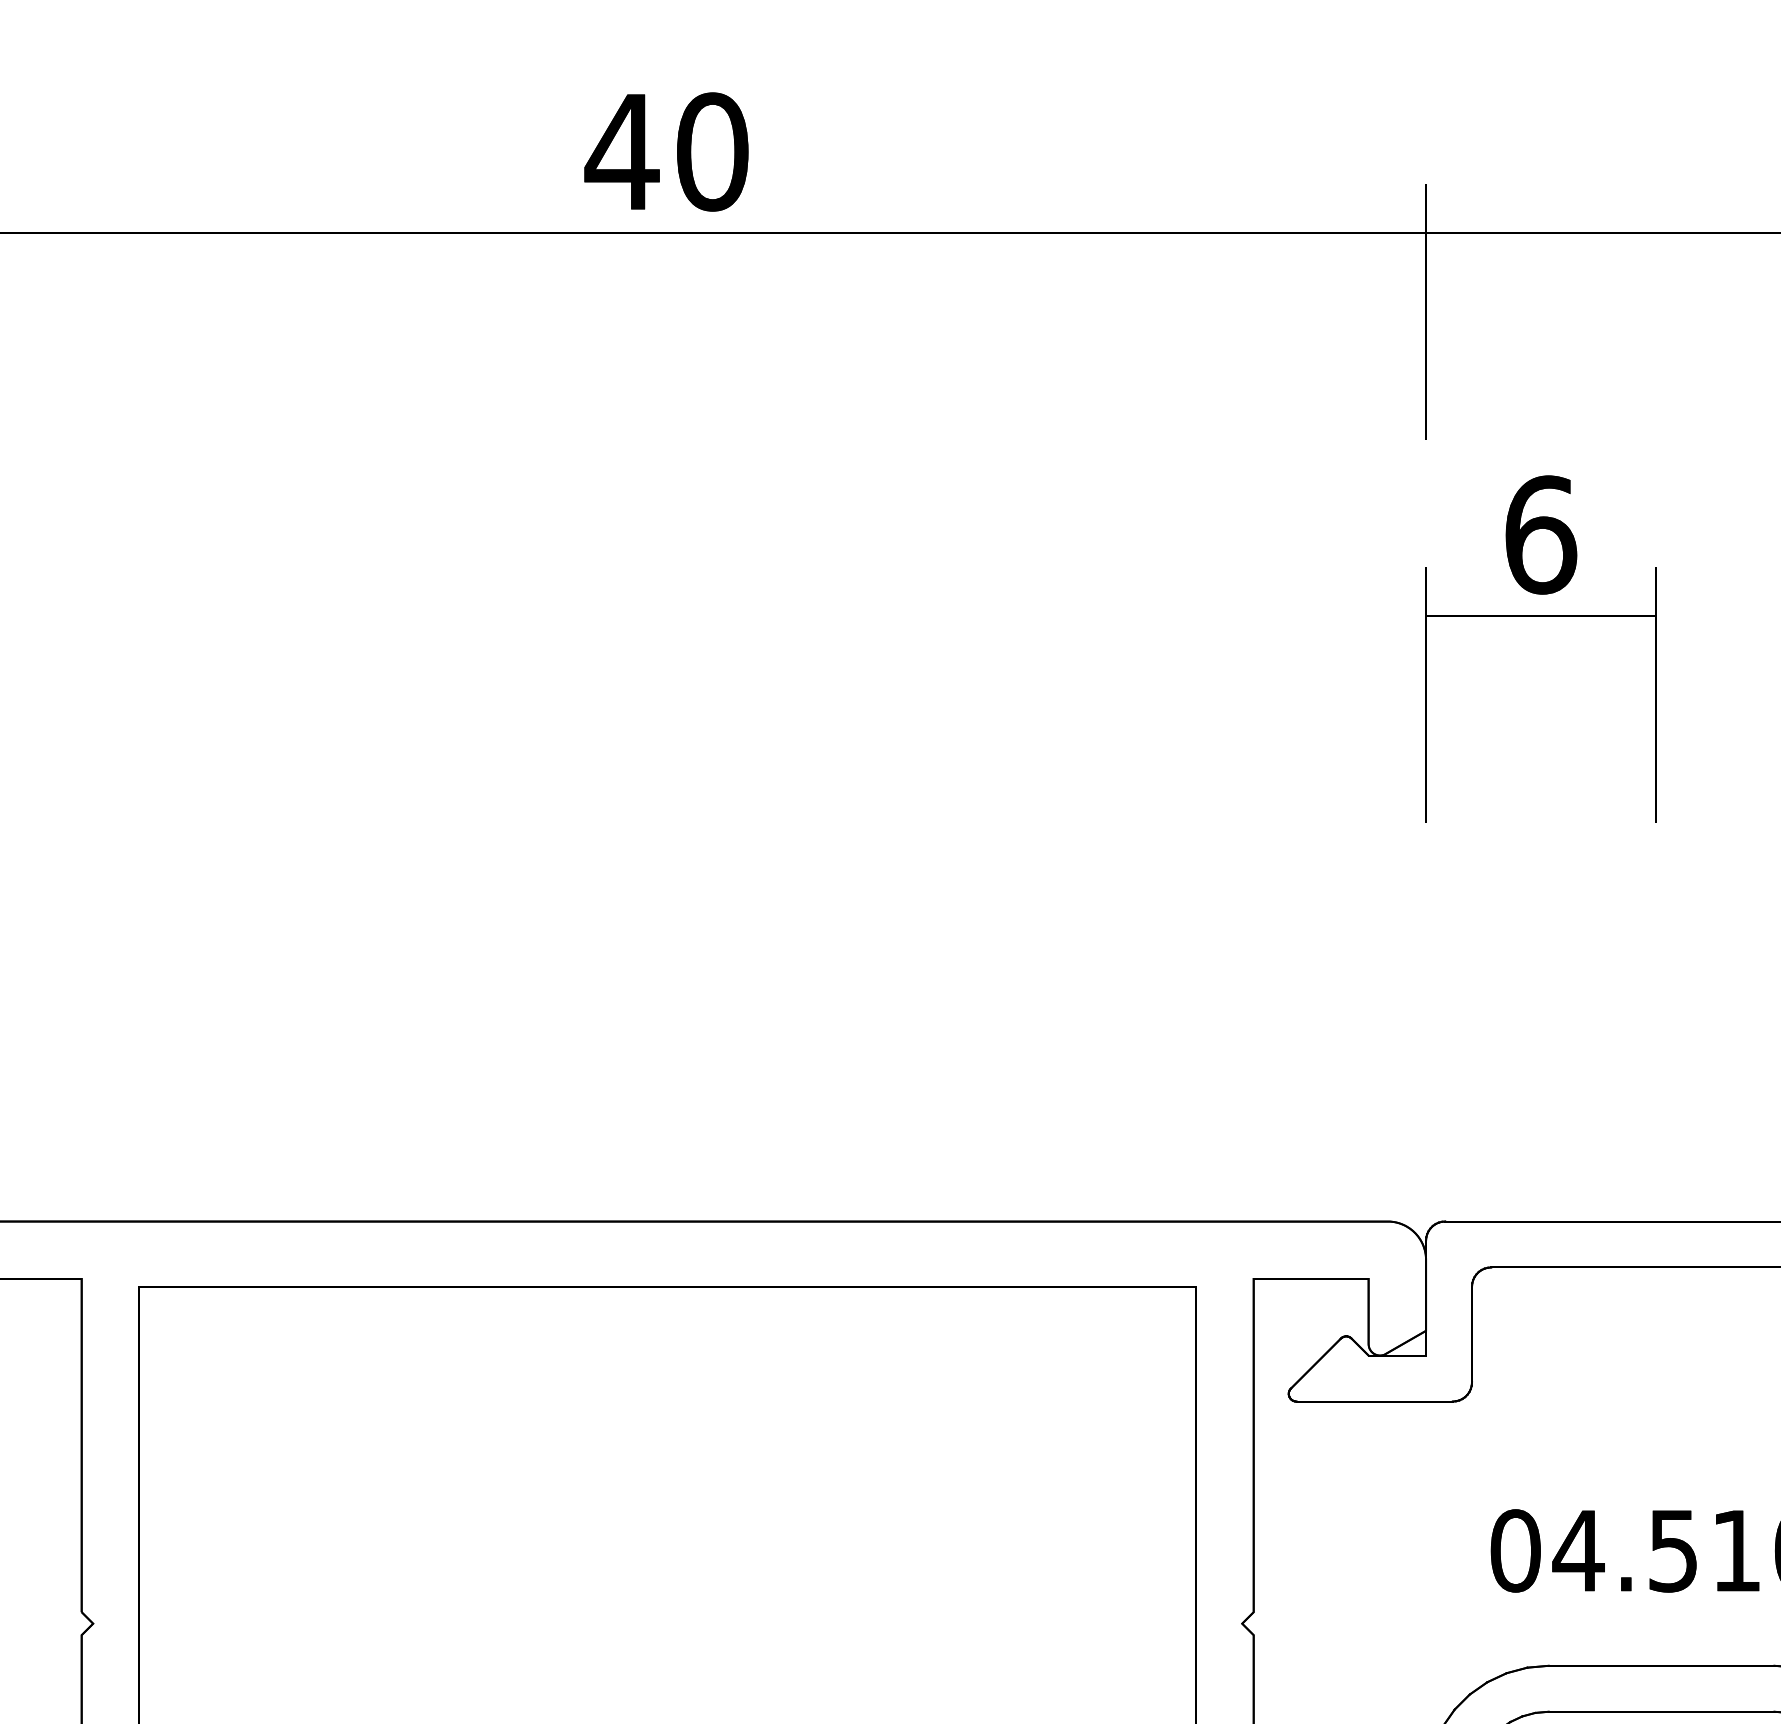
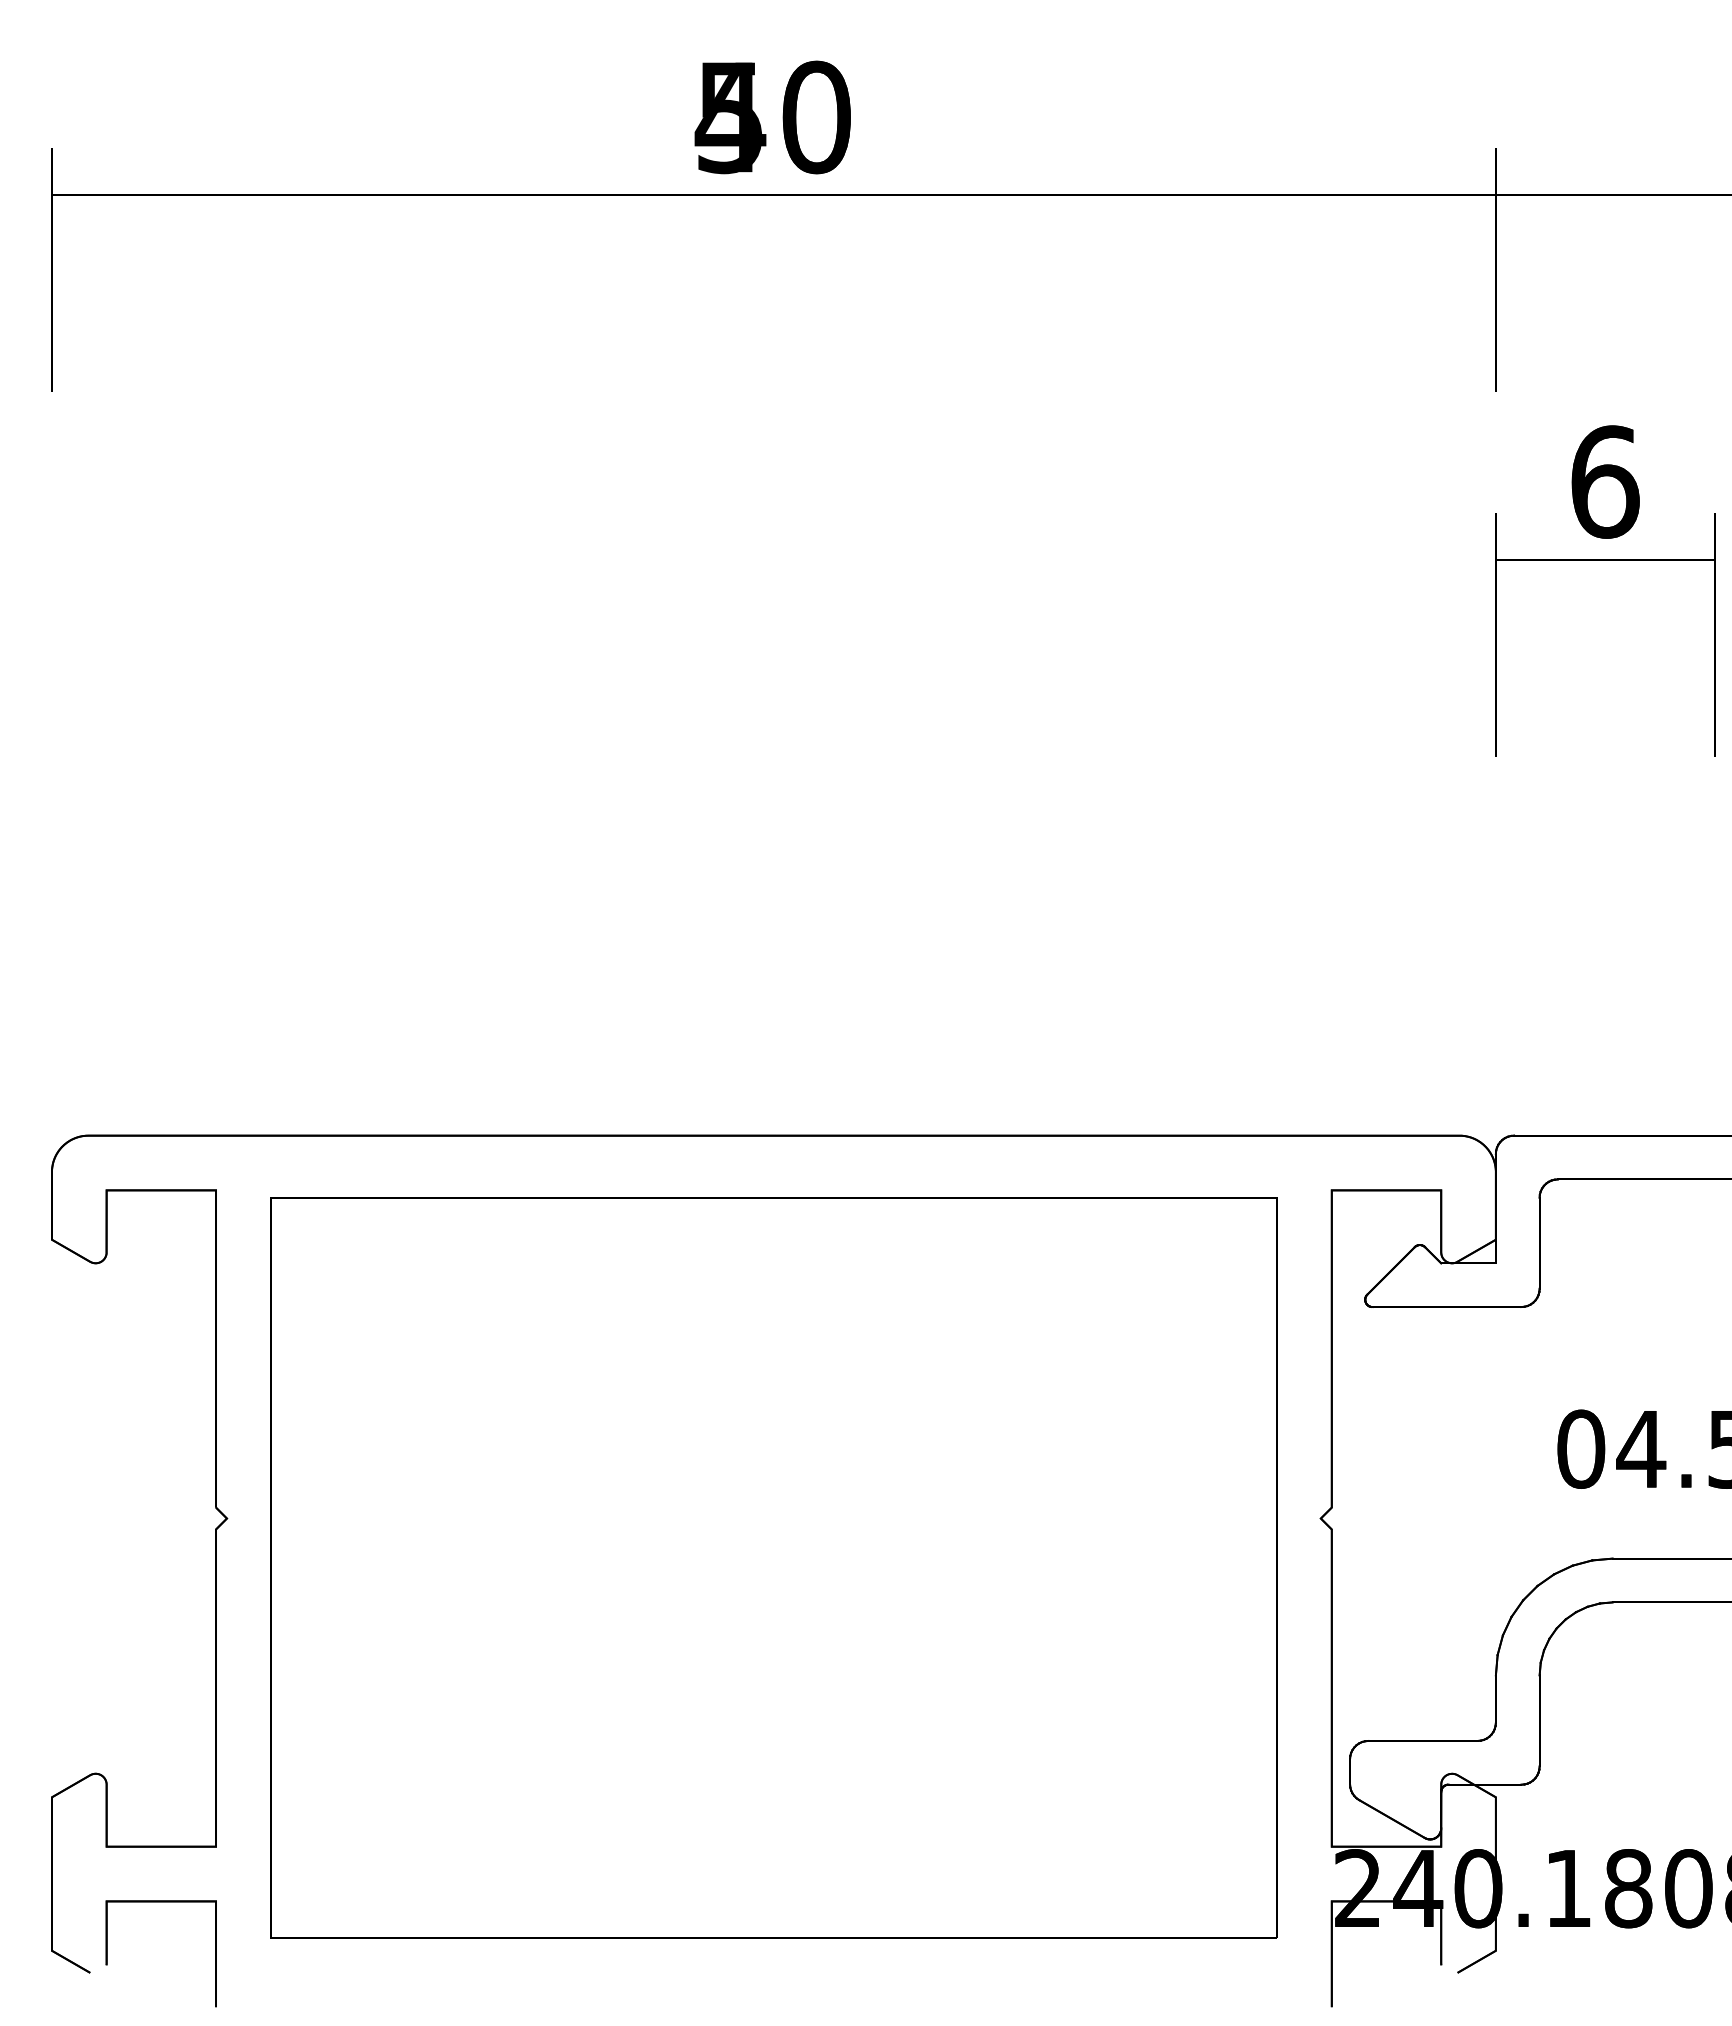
text: (622, 153) -> (730, 118), 40 -> 50

